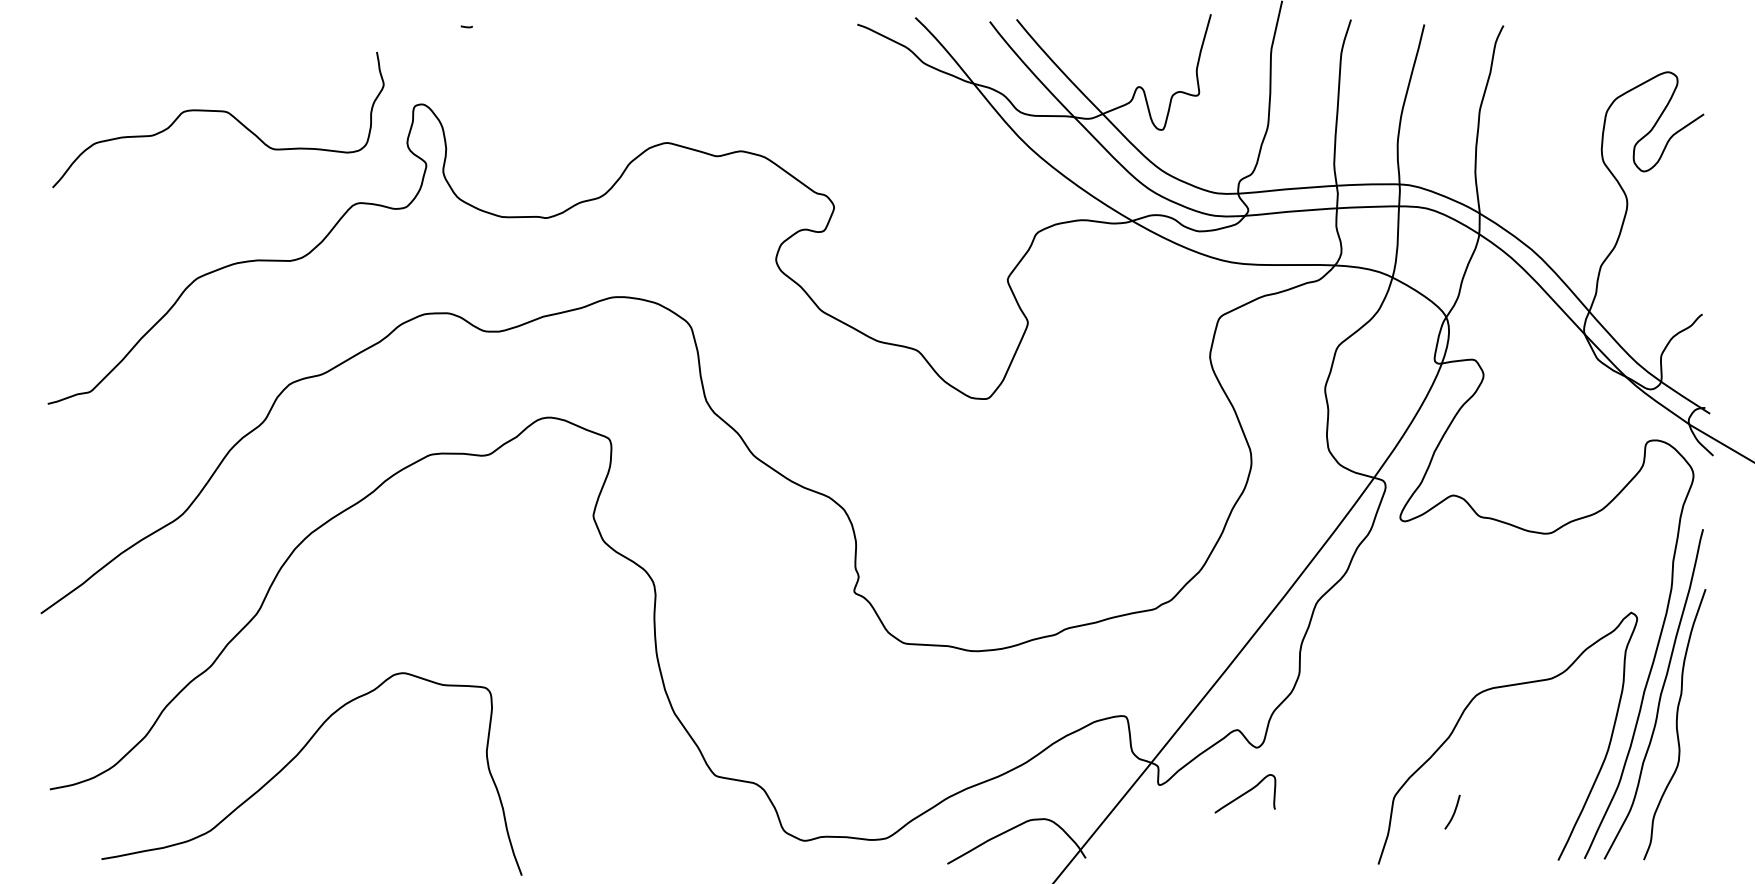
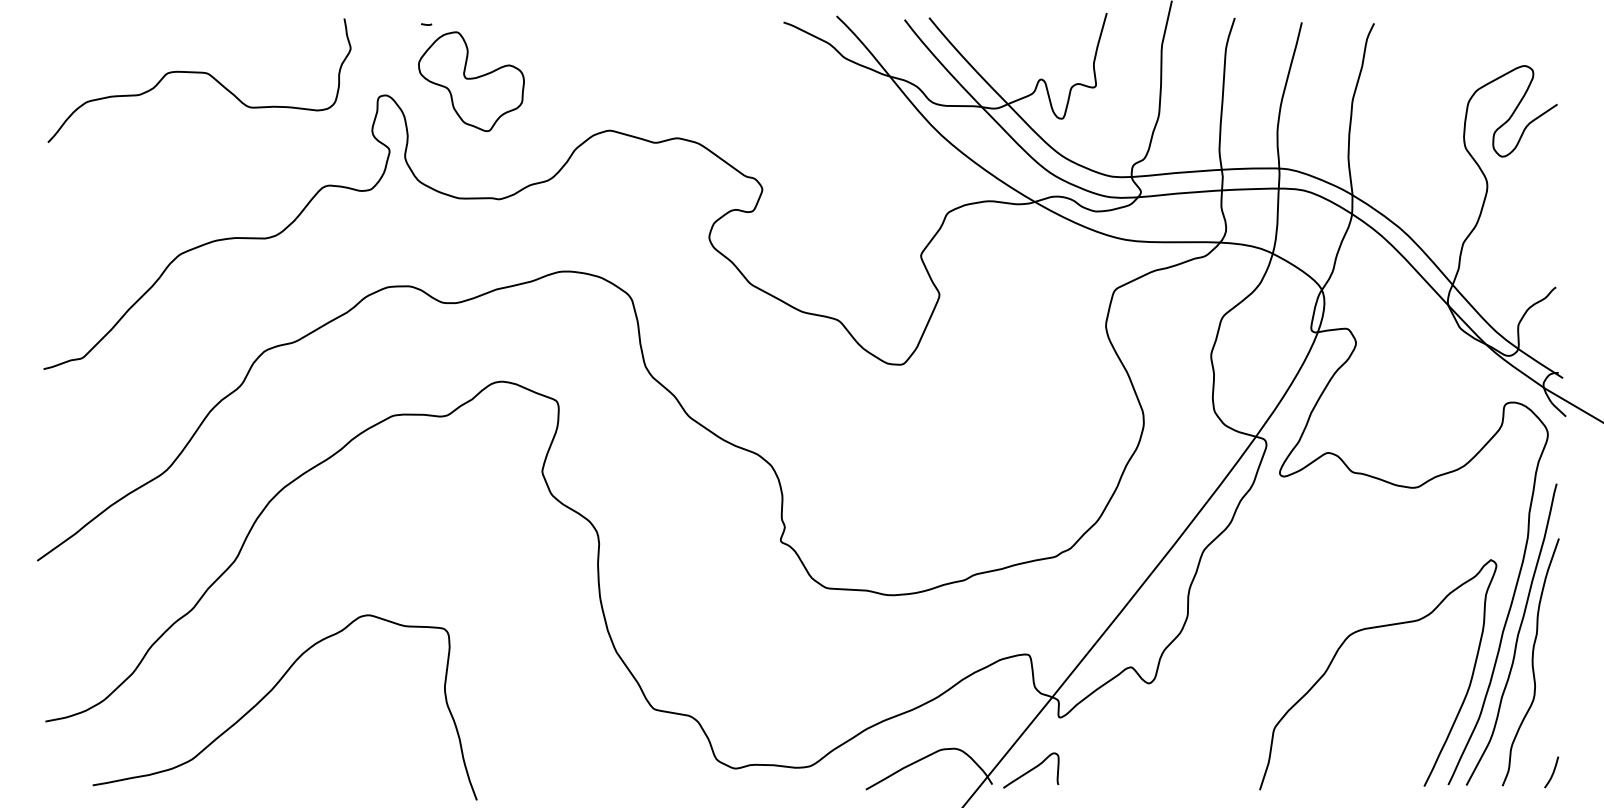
part: (515, 89) -> (471, 81), added
curve: (218, 112) -> (199, 73), moved
curve: (1245, 793) -> (1031, 770), moved
curve: (1453, 812) -> (1552, 772), moved

